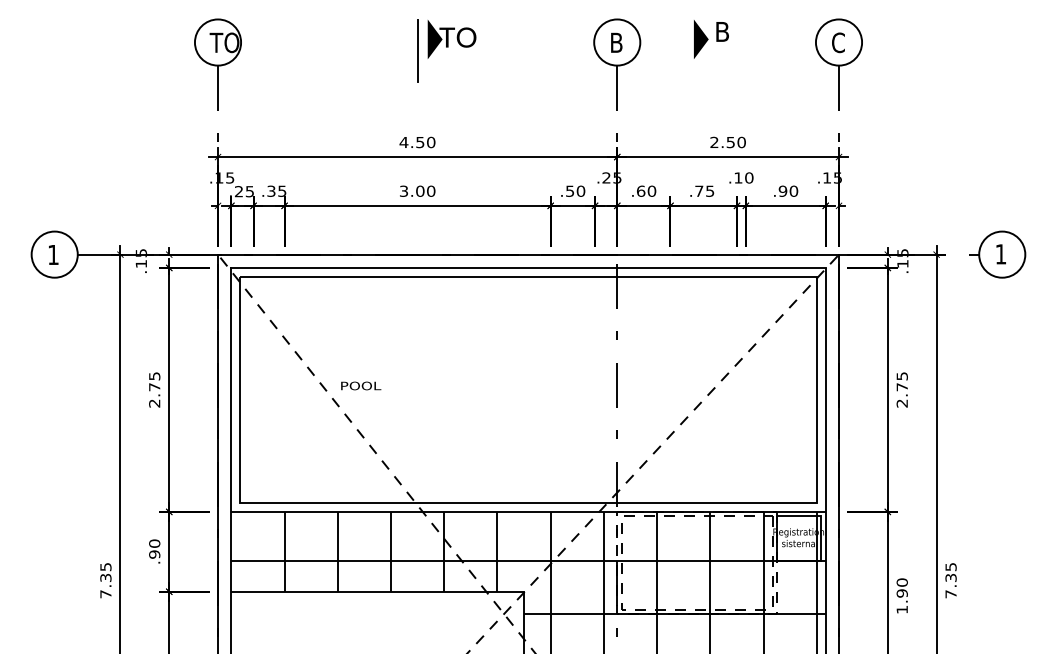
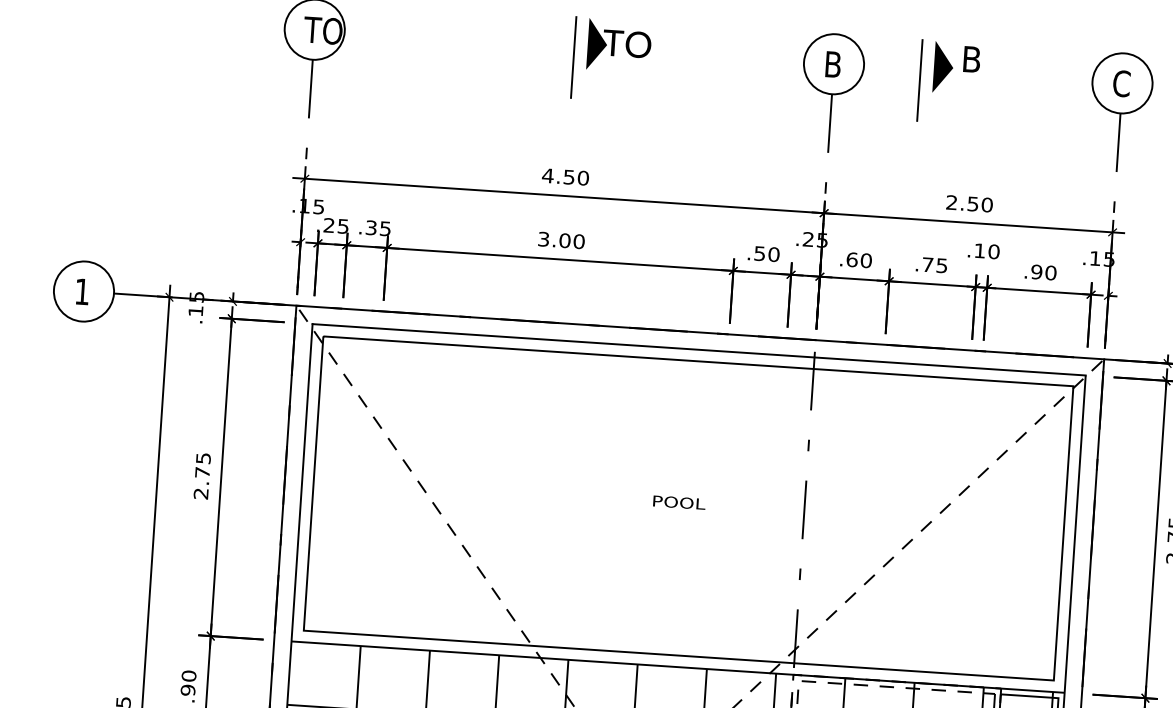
line: (683, 50) -> (919, 80), added
text: (361, 385) -> (679, 502), moved

